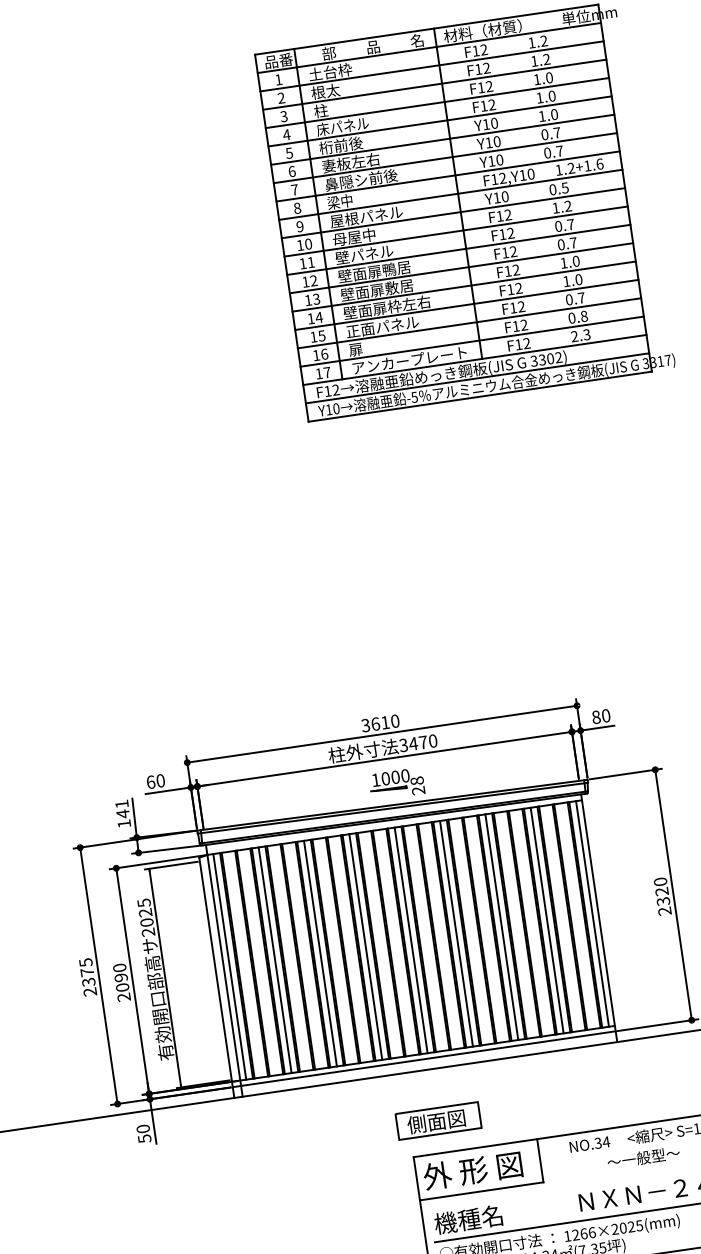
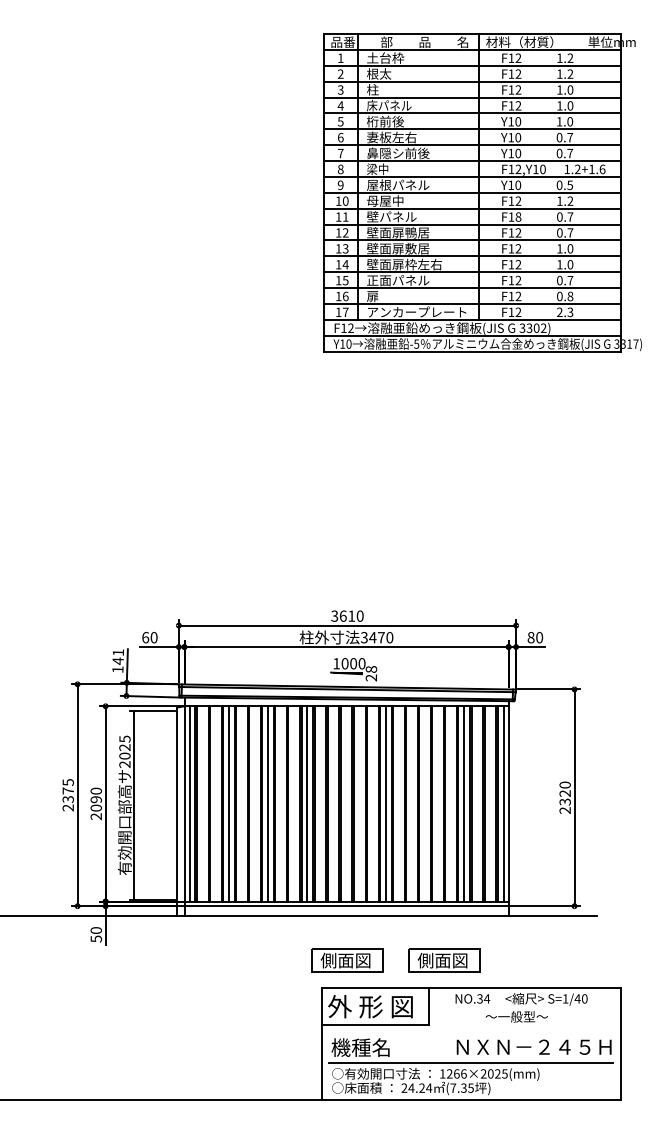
text: (510, 232) -> (518, 216), F12 -> F18
line: (502, 926) -> (425, 803), removed
line: (410, 940) -> (346, 803), removed
part: (550, 1104) -> (444, 960), added

